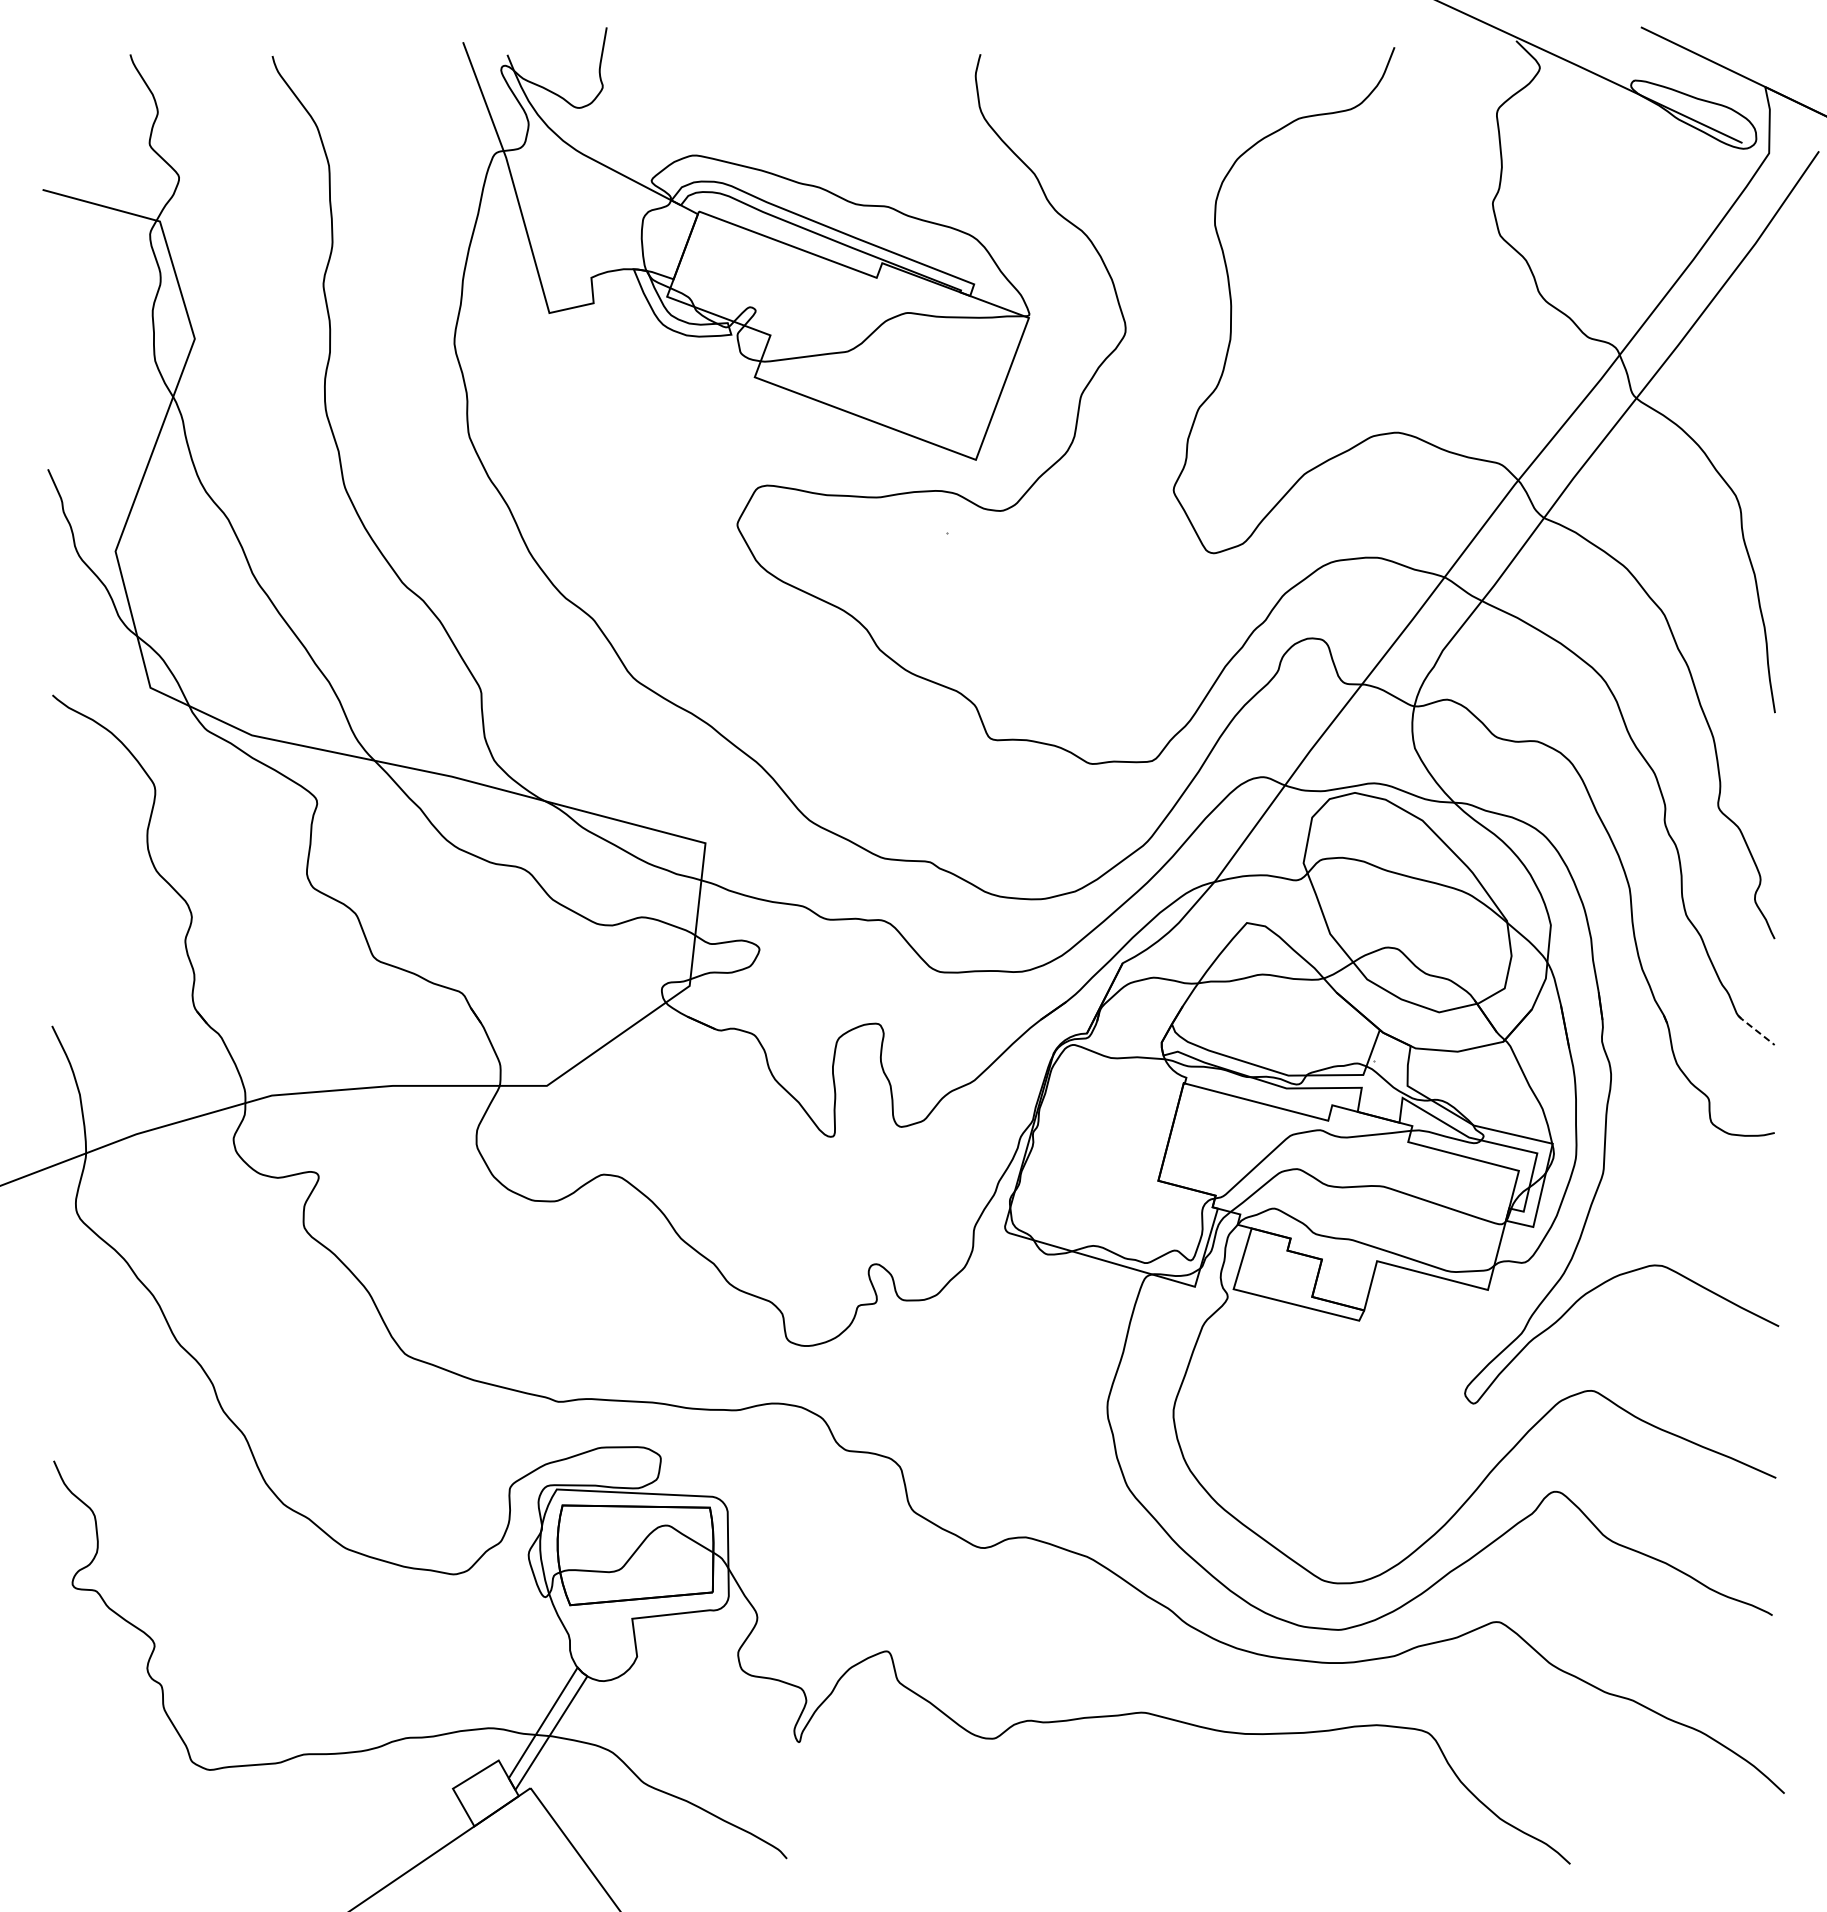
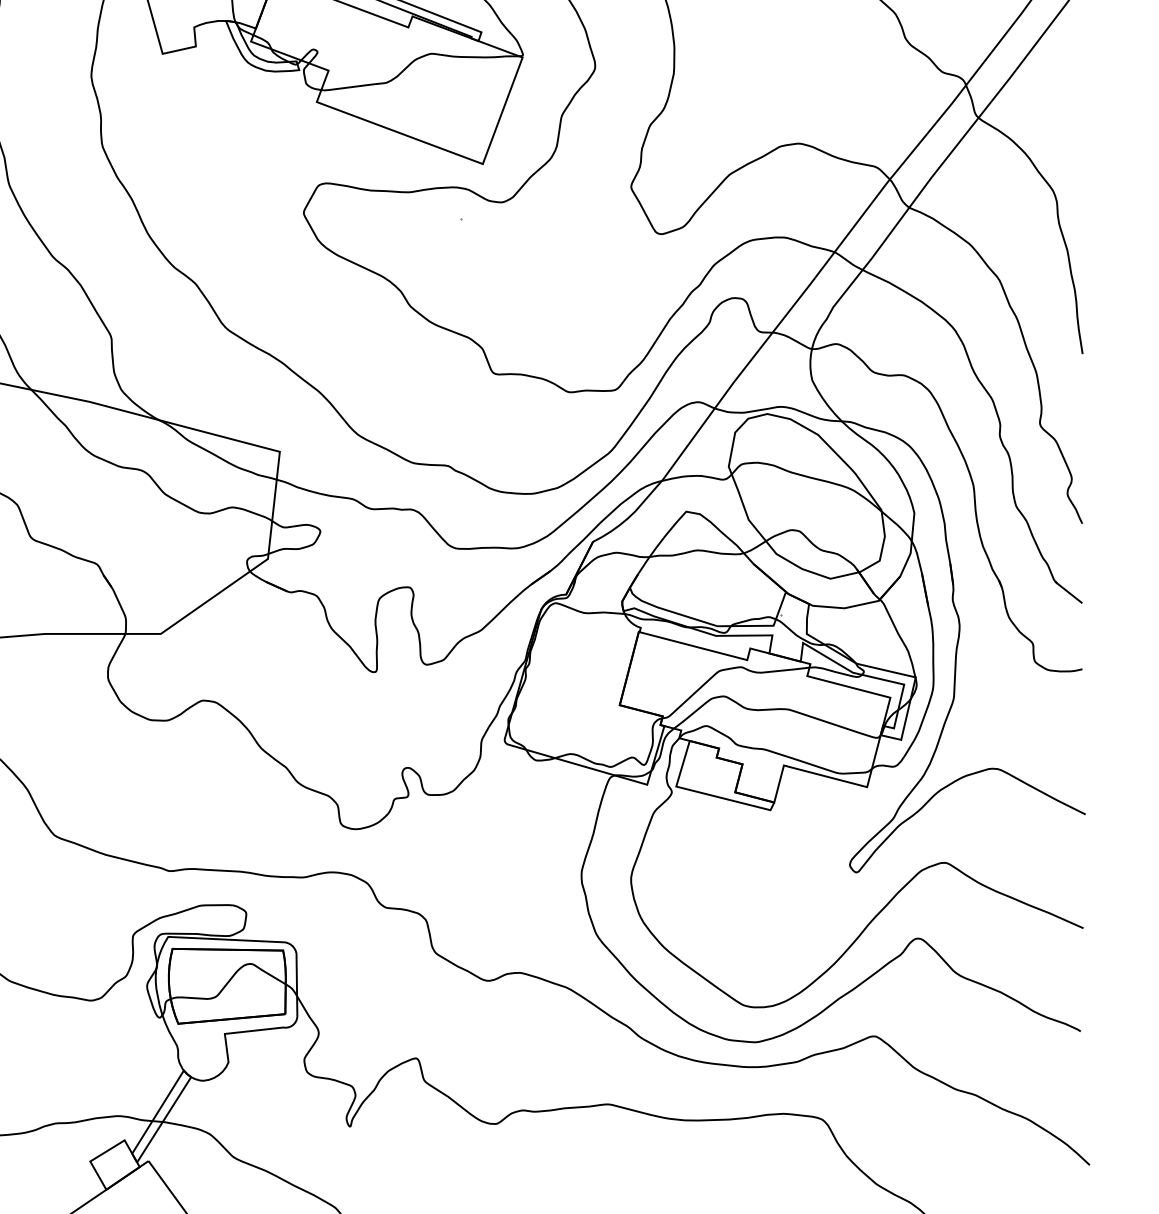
line: (1756, 1030) -> (1068, 592), dashed -> solid

